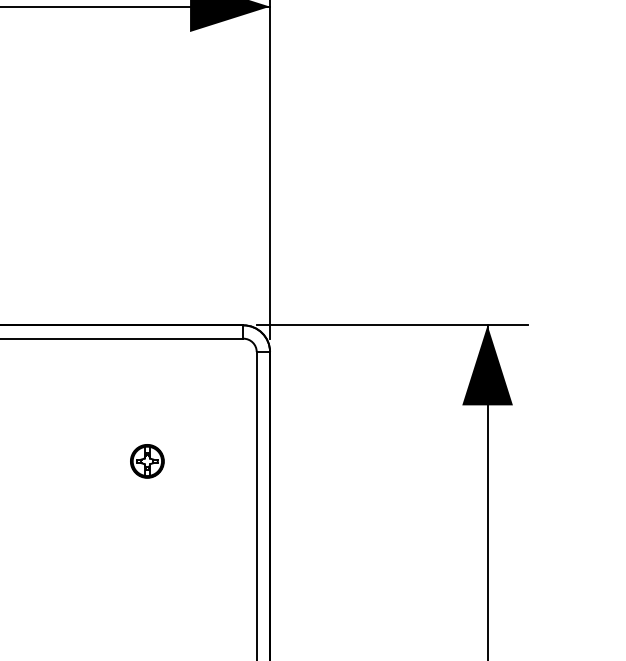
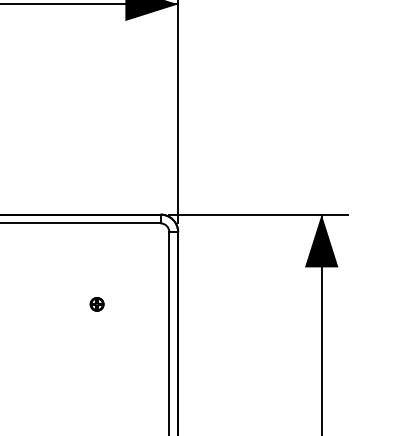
part: (146, 461) -> (96, 304), size x0.6

